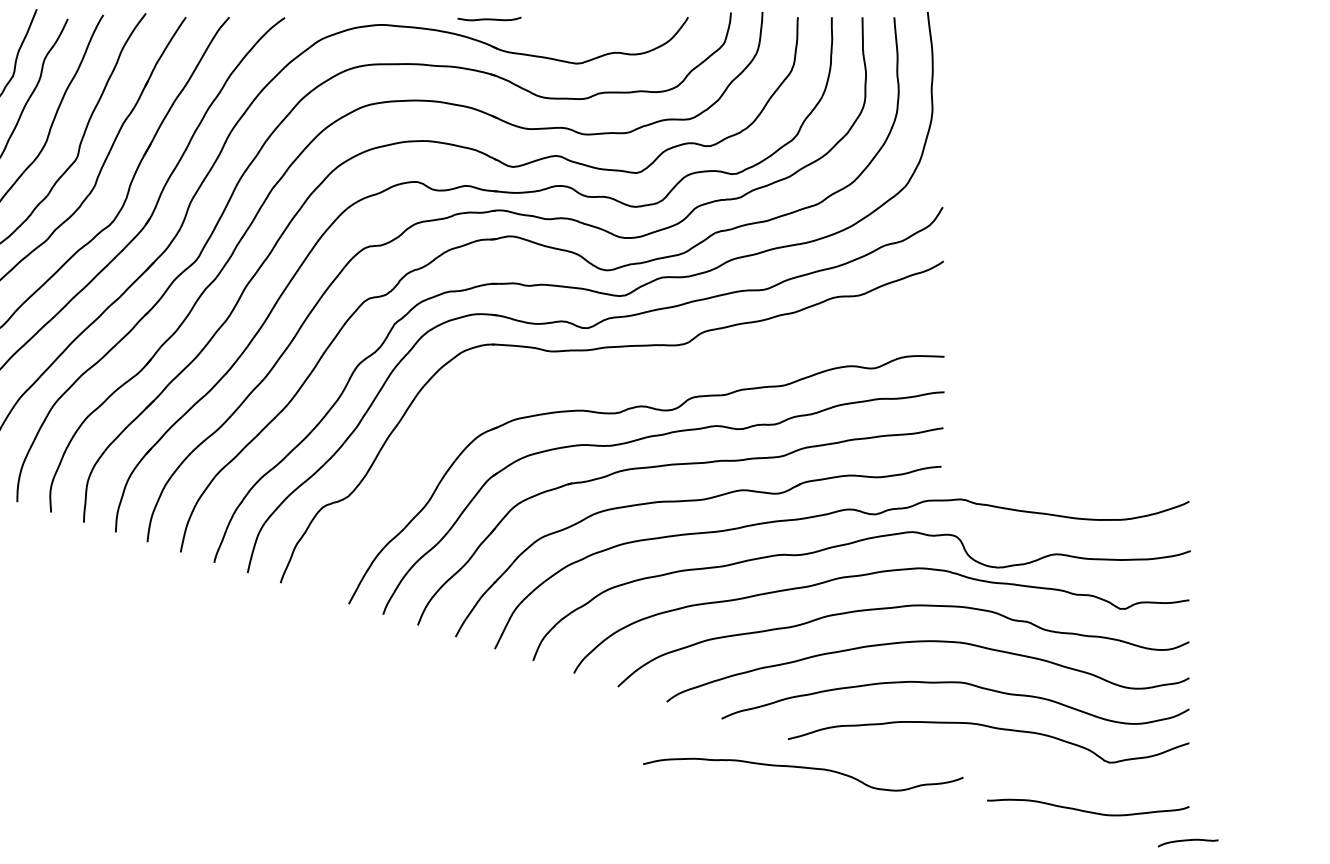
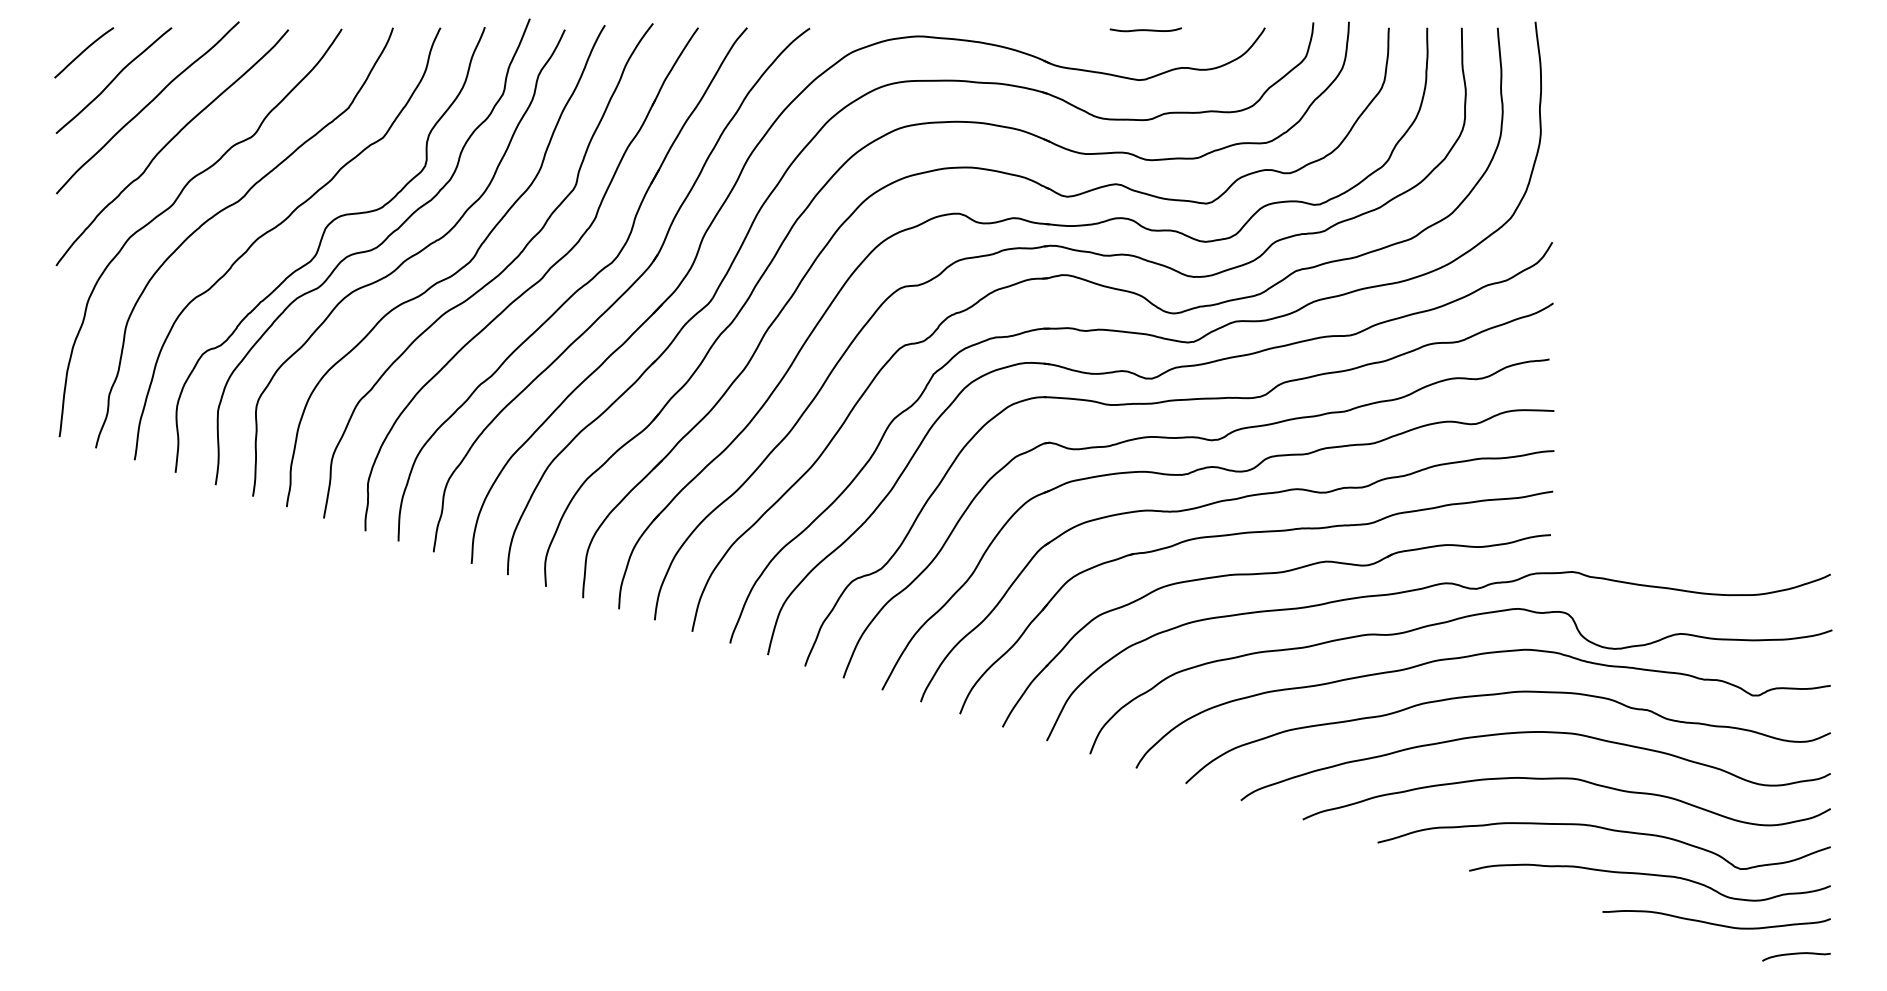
curve: (489, 18) -> (1145, 29), moved
part: (639, 383) -> (1210, 441), added
curve: (802, 768) -> (1649, 875), moved
curve: (1188, 840) -> (1796, 954), moved

